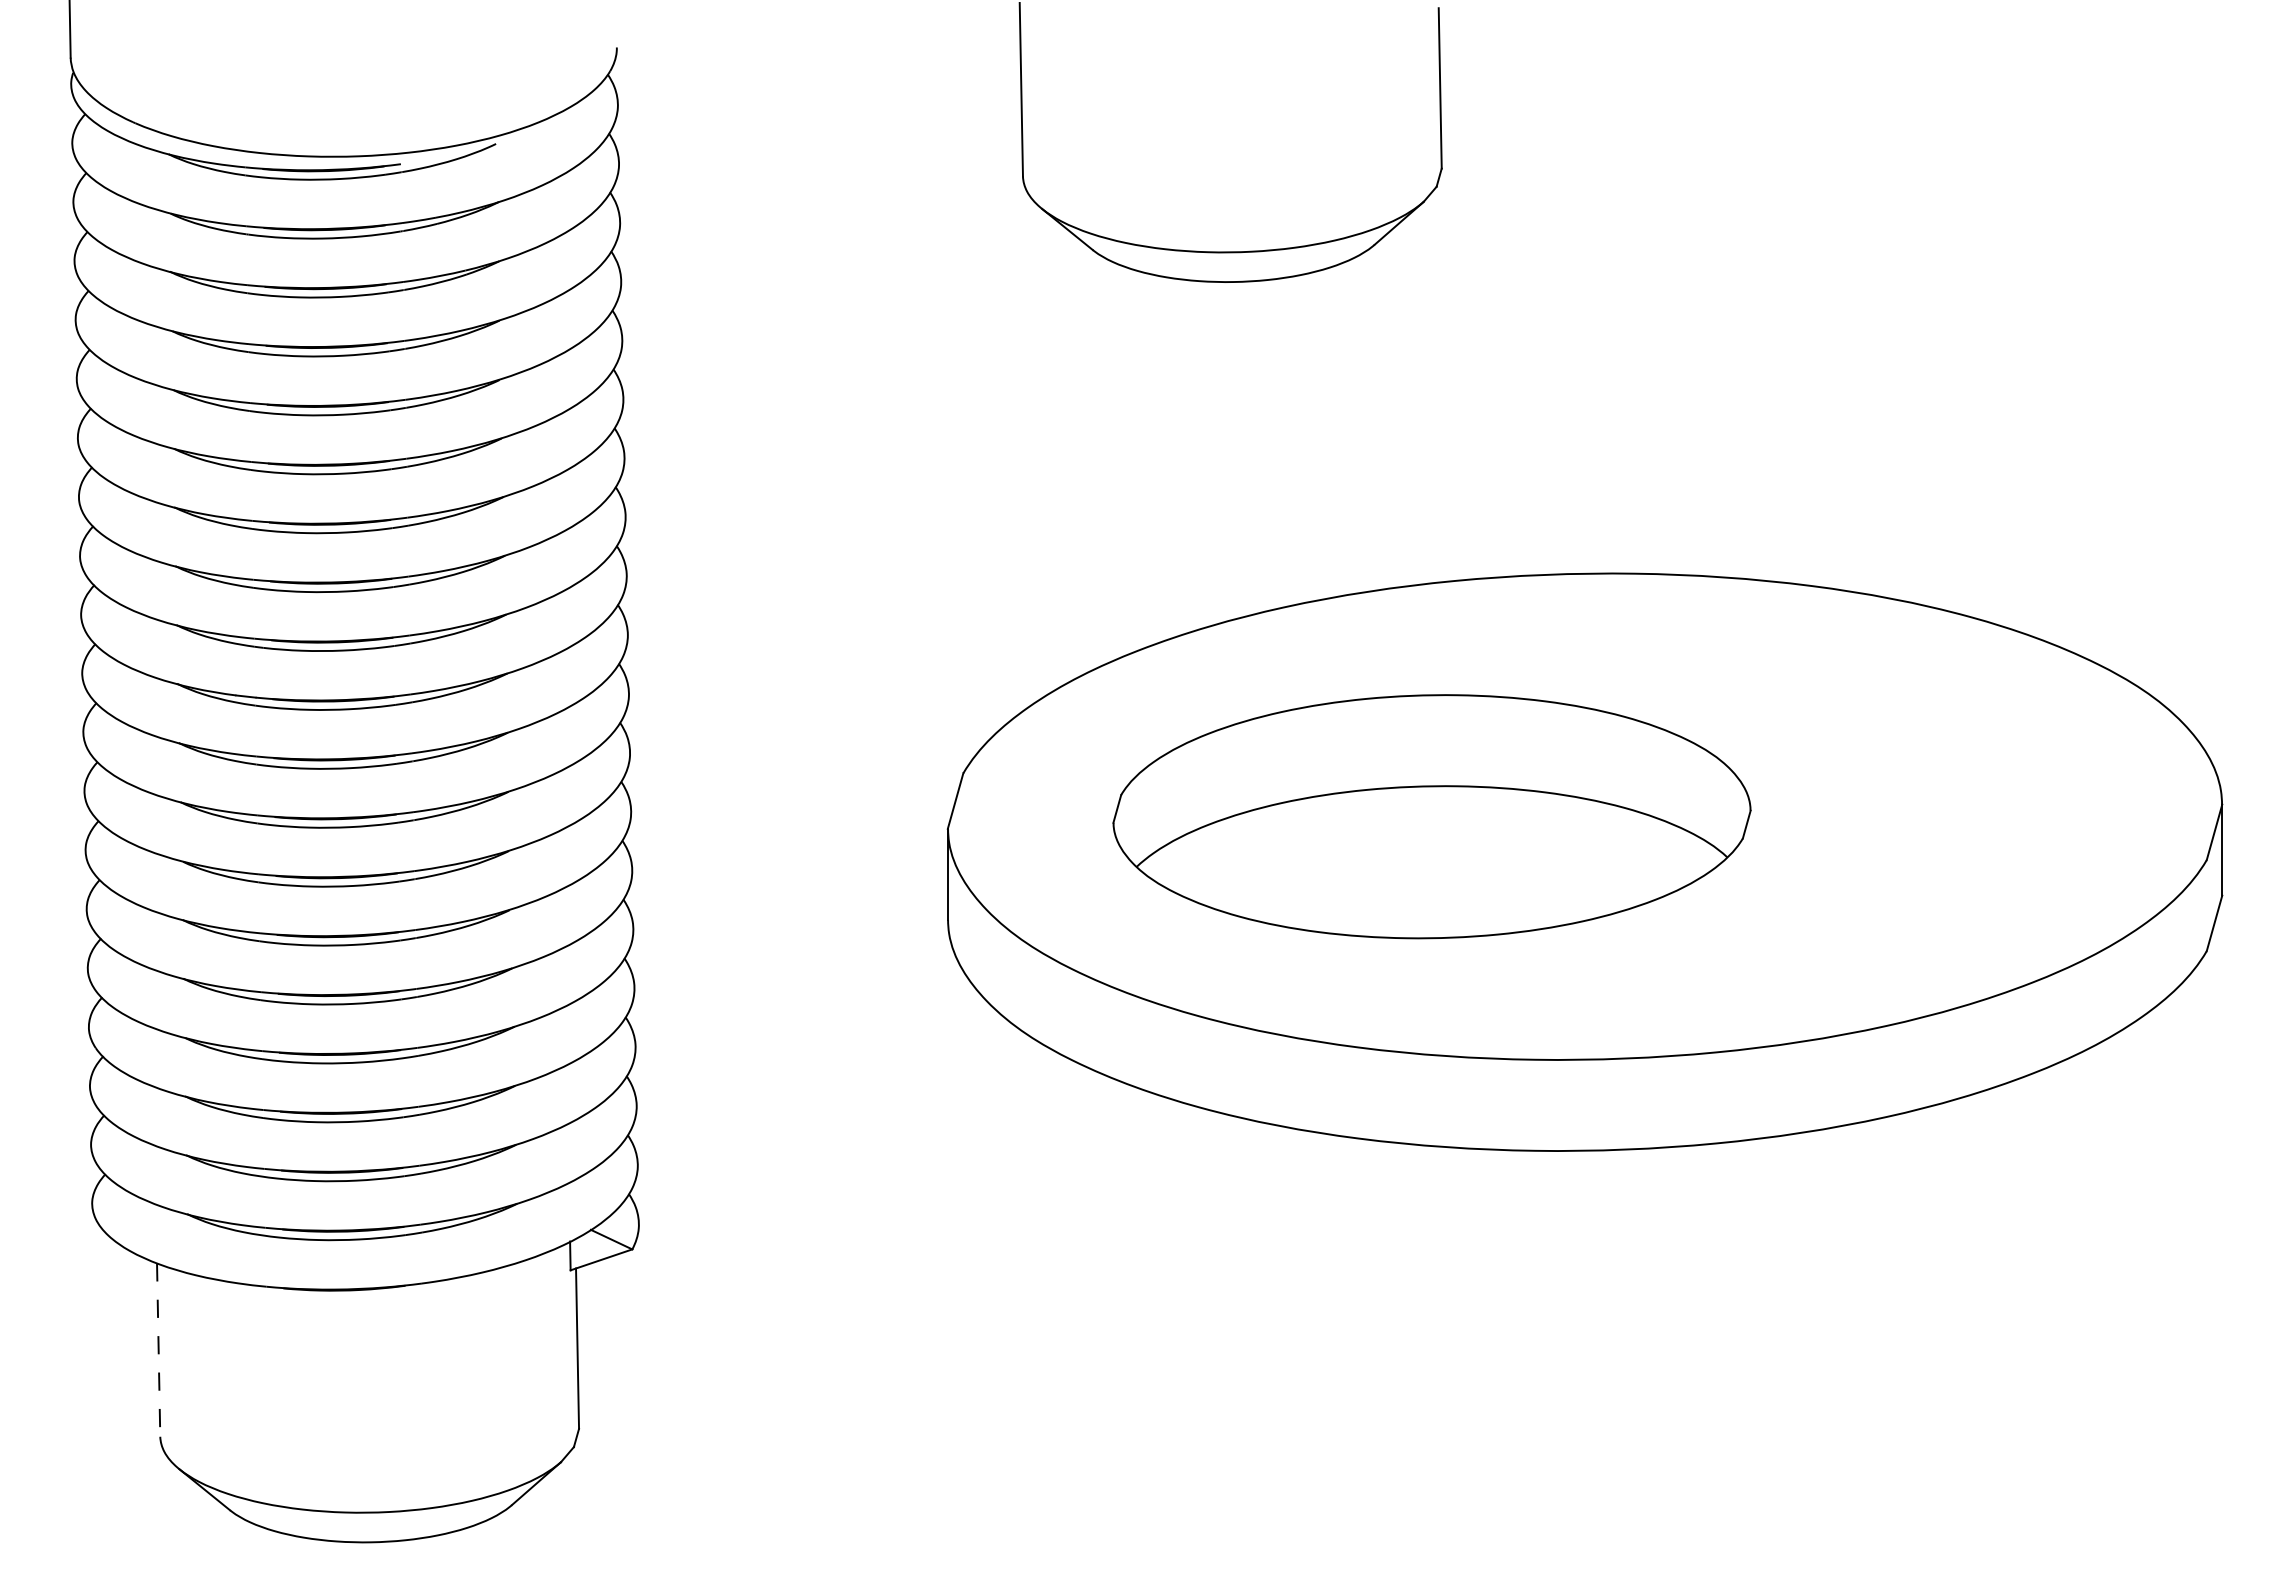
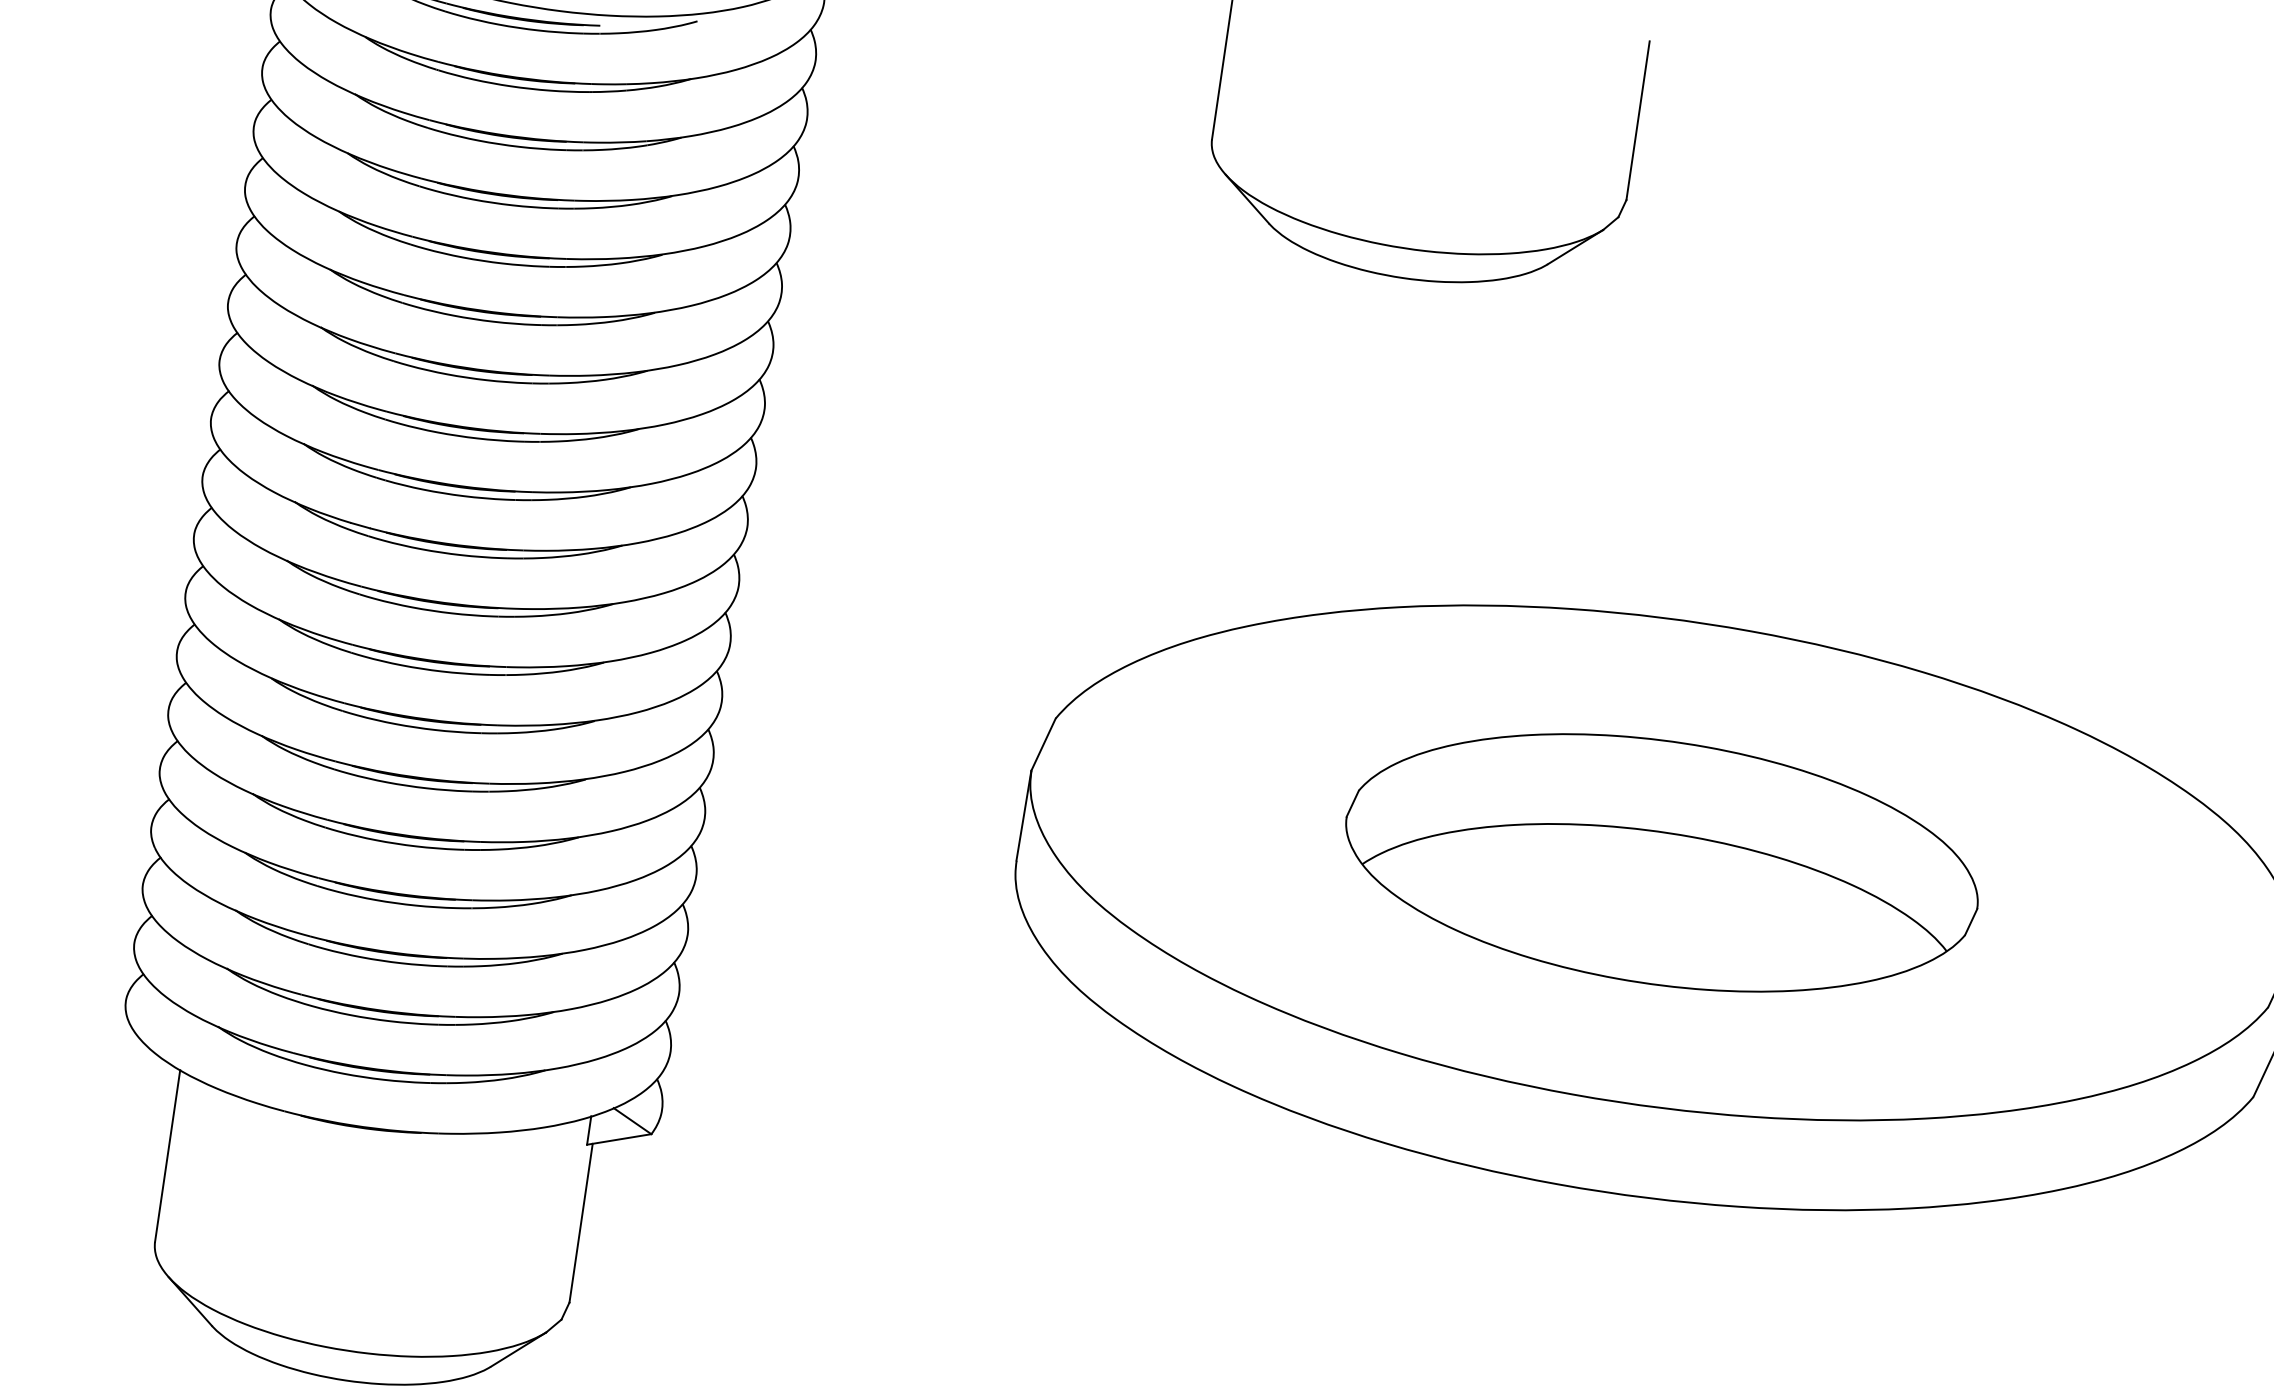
part: (1431, 816) -> (1661, 862), moved
line: (158, 1350) -> (167, 1156), dashed -> solid

